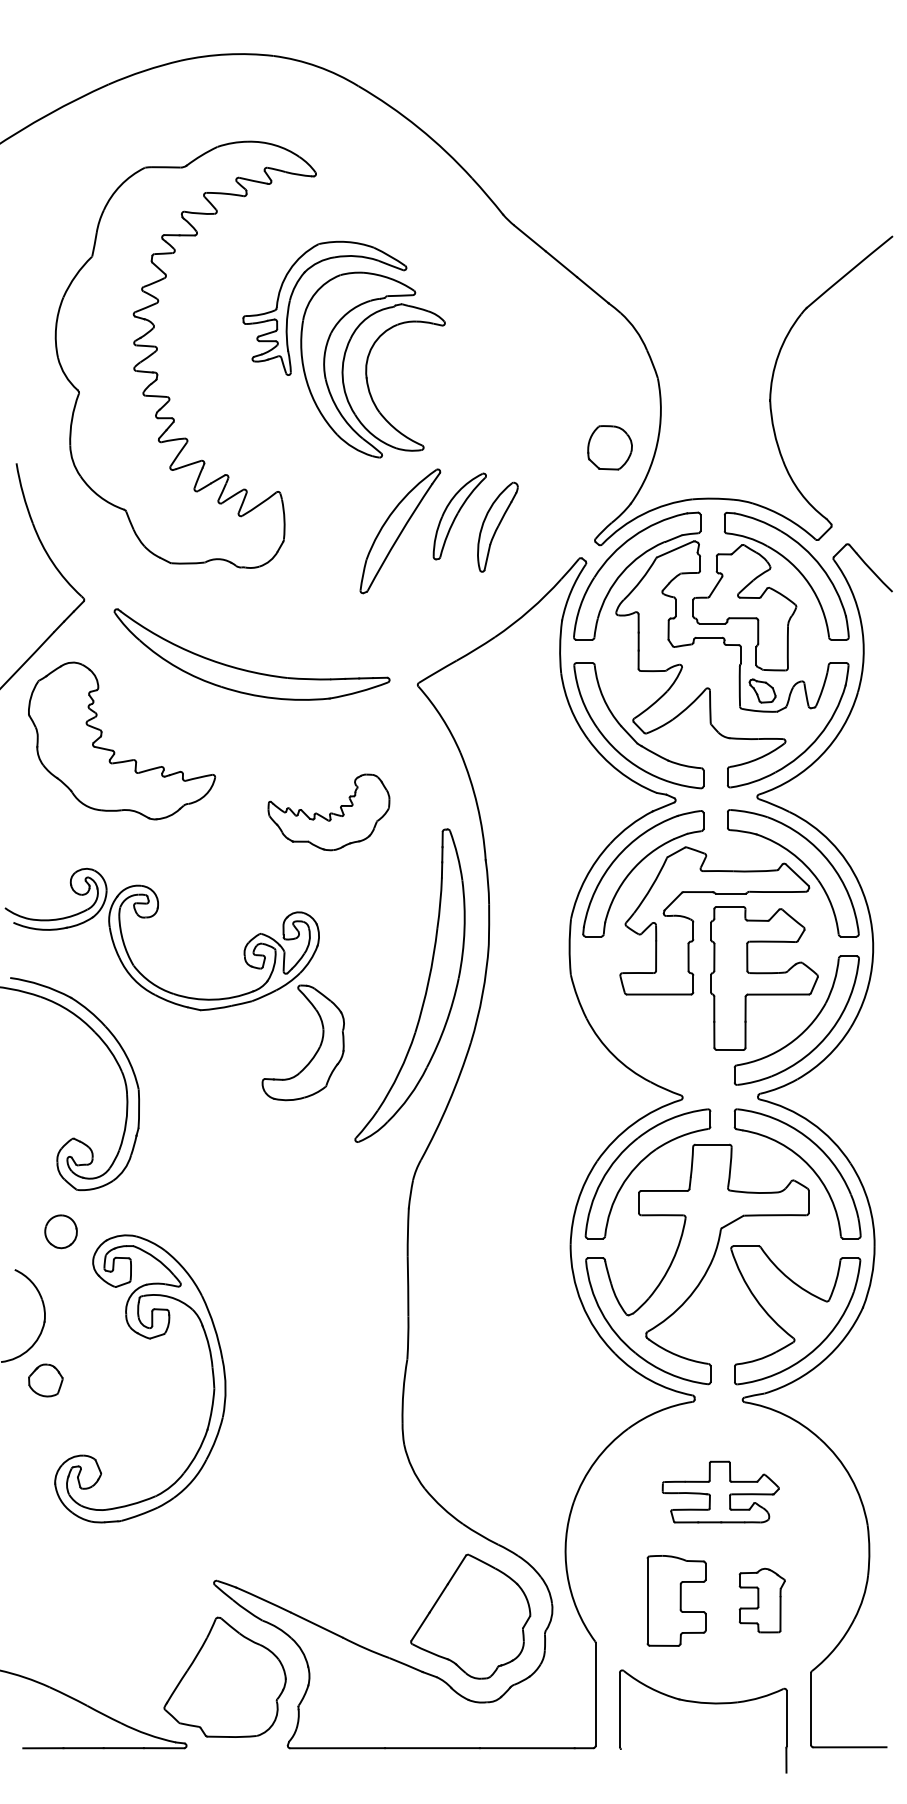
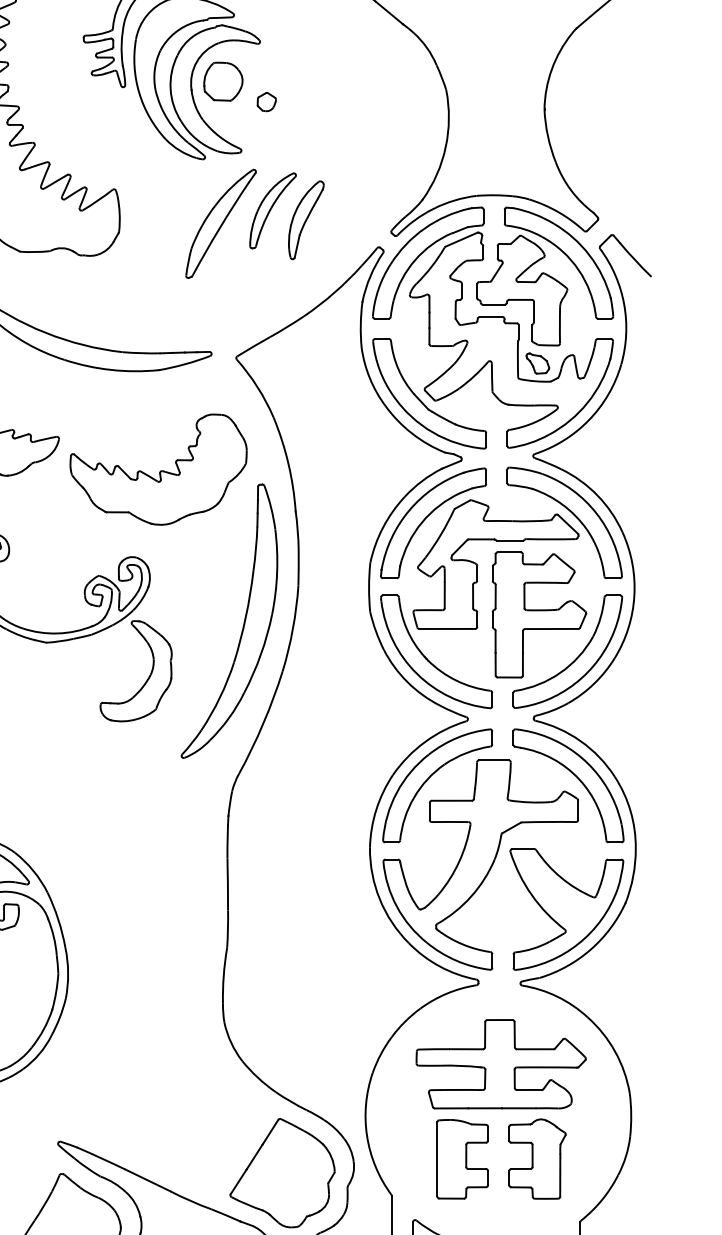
part: (452, 391) -> (266, 101), added
part: (609, 447) -> (222, 81), moved
part: (328, 812) -> (158, 469), size x1.67
part: (637, 1029) -> (428, 659), added
part: (720, 1491) -> (501, 1063), size x1.67
part: (762, 1600) -> (537, 1158), size x1.43

